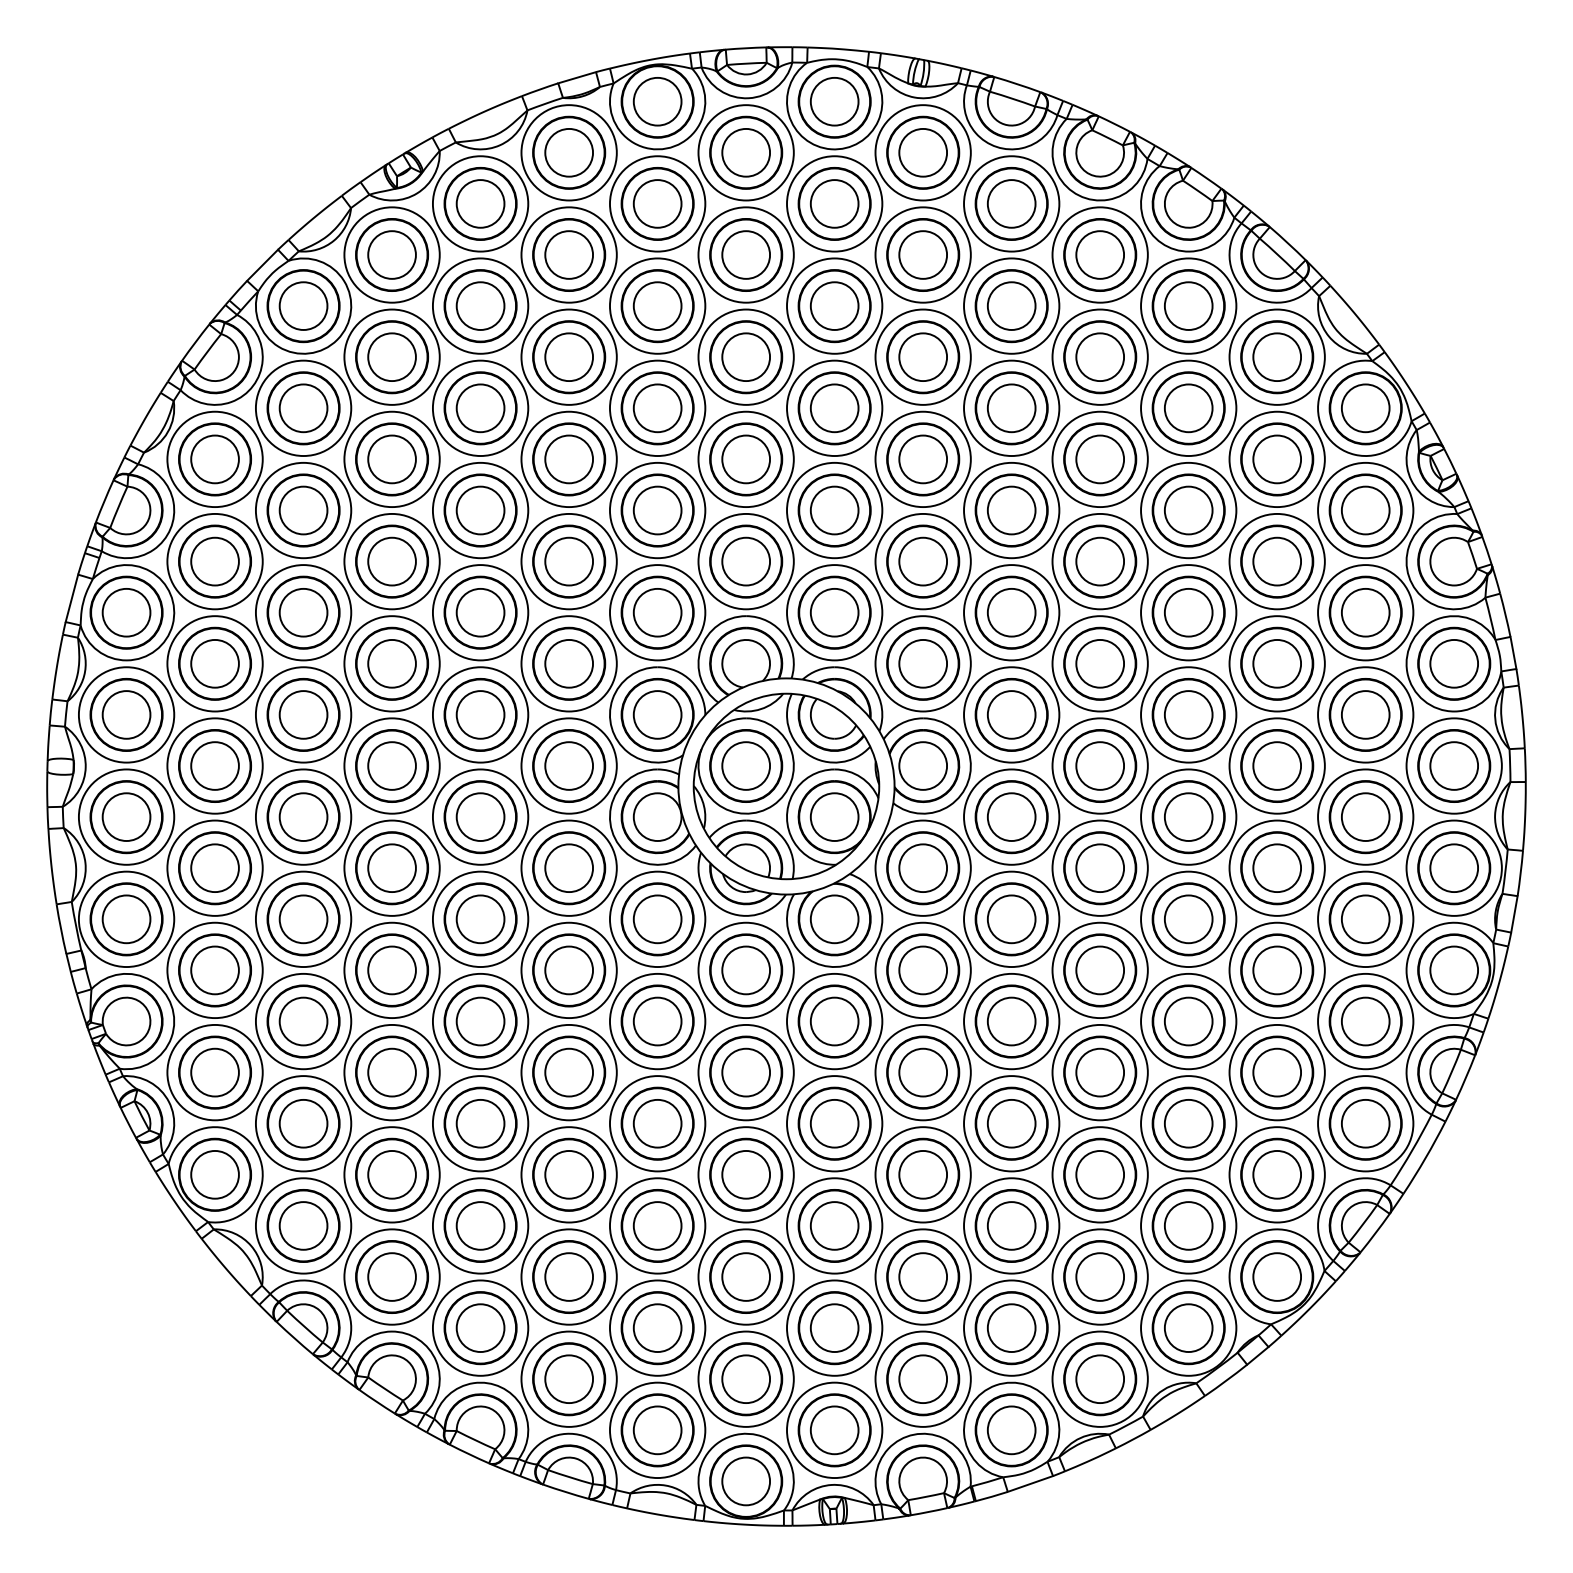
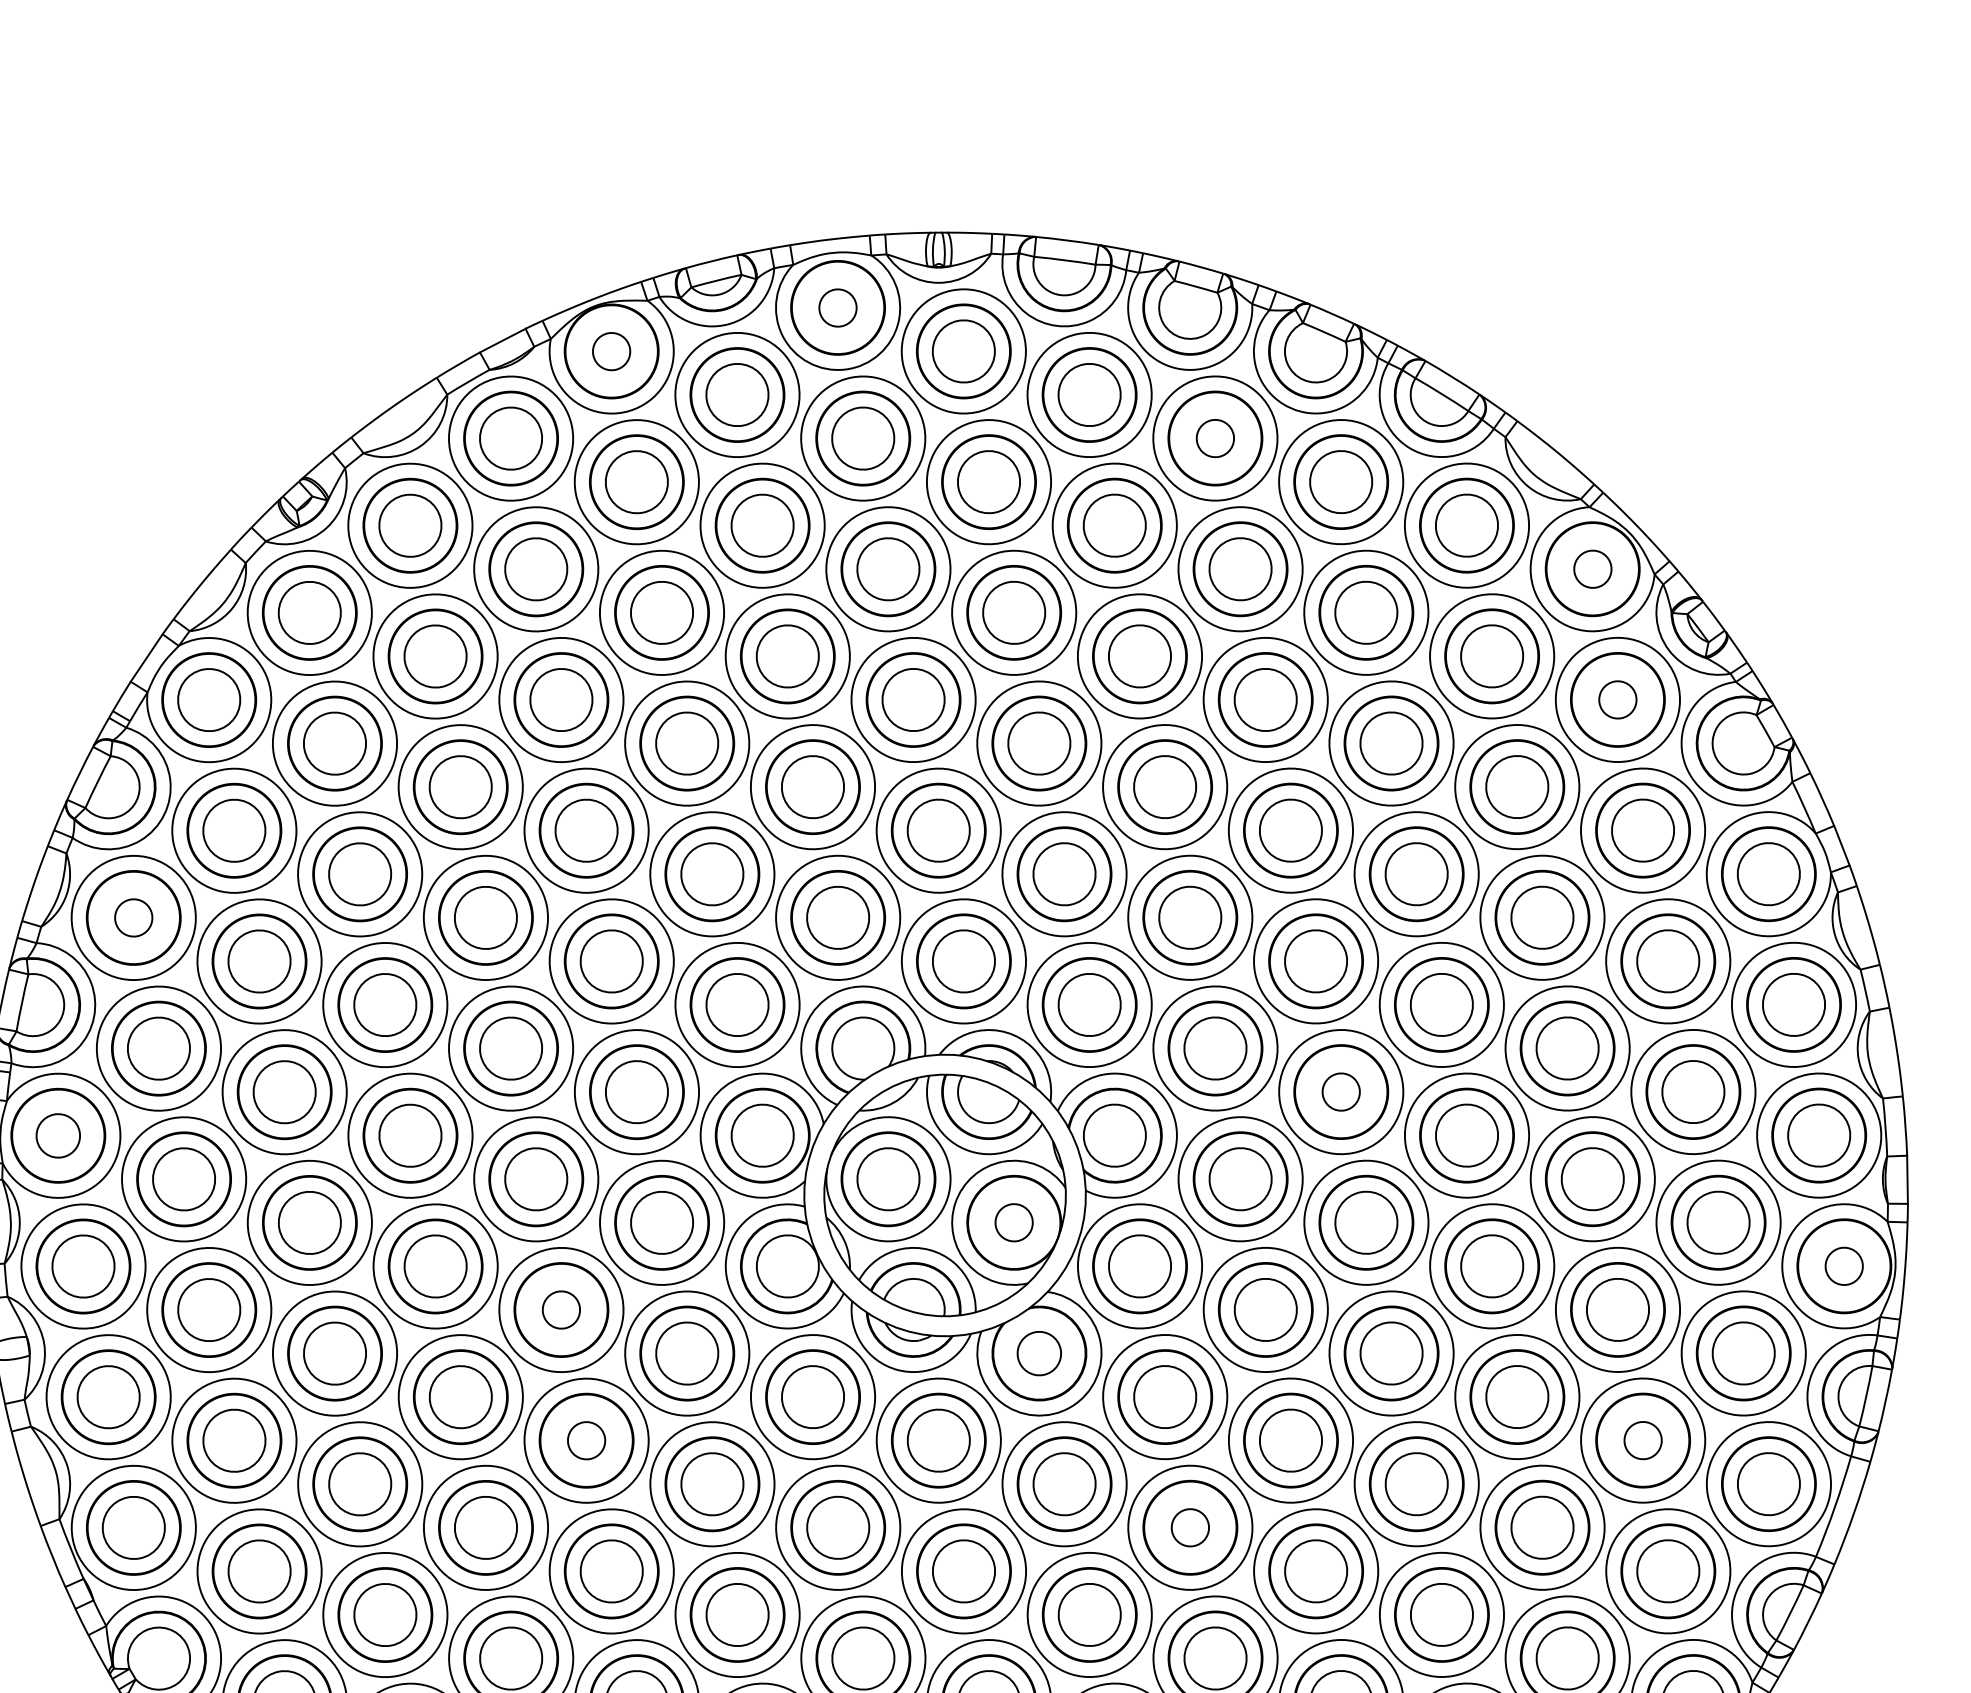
circle: (657, 101) -> (611, 351), size x0.6
circle: (834, 101) -> (837, 307), size x0.6
circle: (1100, 254) -> (1215, 437), size x0.6
circle: (1365, 408) -> (1592, 569), size x0.6
circle: (214, 459) -> (133, 918), size x0.6
circle: (1365, 510) -> (1617, 699), size x0.6
circle: (126, 612) -> (58, 1135), size x0.7
circle: (1100, 765) -> (1341, 1091), size x0.6
circle: (834, 816) -> (1013, 1222), size x0.6
circle: (480, 817) -> (561, 1310), size x0.6
circle: (480, 919) -> (586, 1440), size x0.6
circle: (834, 919) -> (1039, 1353), size x0.7
circle: (1453, 970) -> (1843, 1266), size x0.6
circle: (923, 1072) -> (1190, 1527), size x0.6
circle: (1277, 1072) -> (1643, 1440), size x0.6

